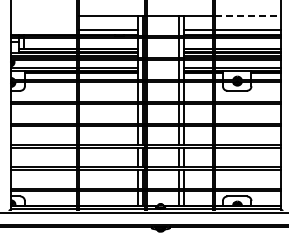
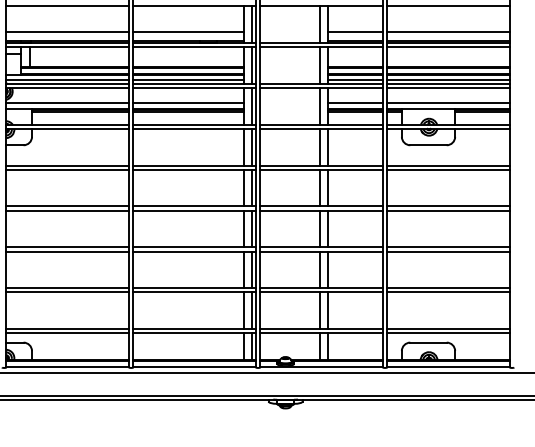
line: (43, 16) -> (66, 6), added
line: (247, 16) -> (447, 6), dashed -> solid
line: (43, 30) -> (66, 32), added

